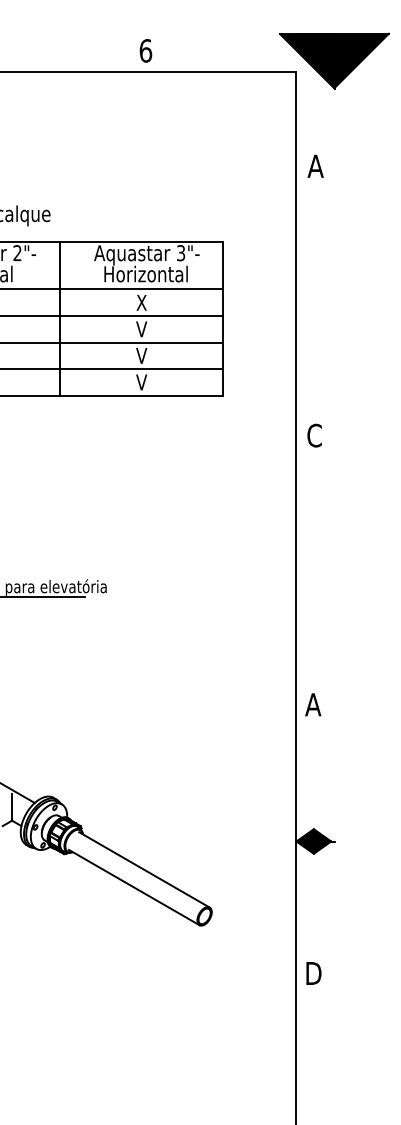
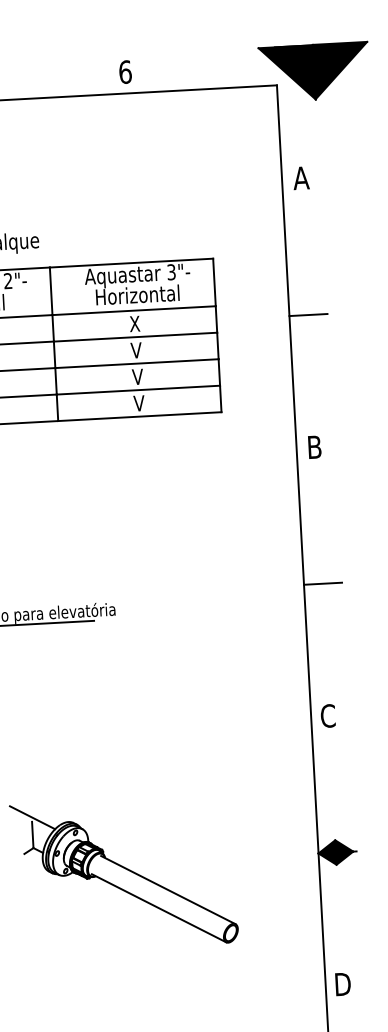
line: (315, 303) -> (308, 315), added
text: (314, 435) -> (314, 447), C -> B
line: (315, 572) -> (323, 583), added
text: (313, 704) -> (328, 715), A -> C

